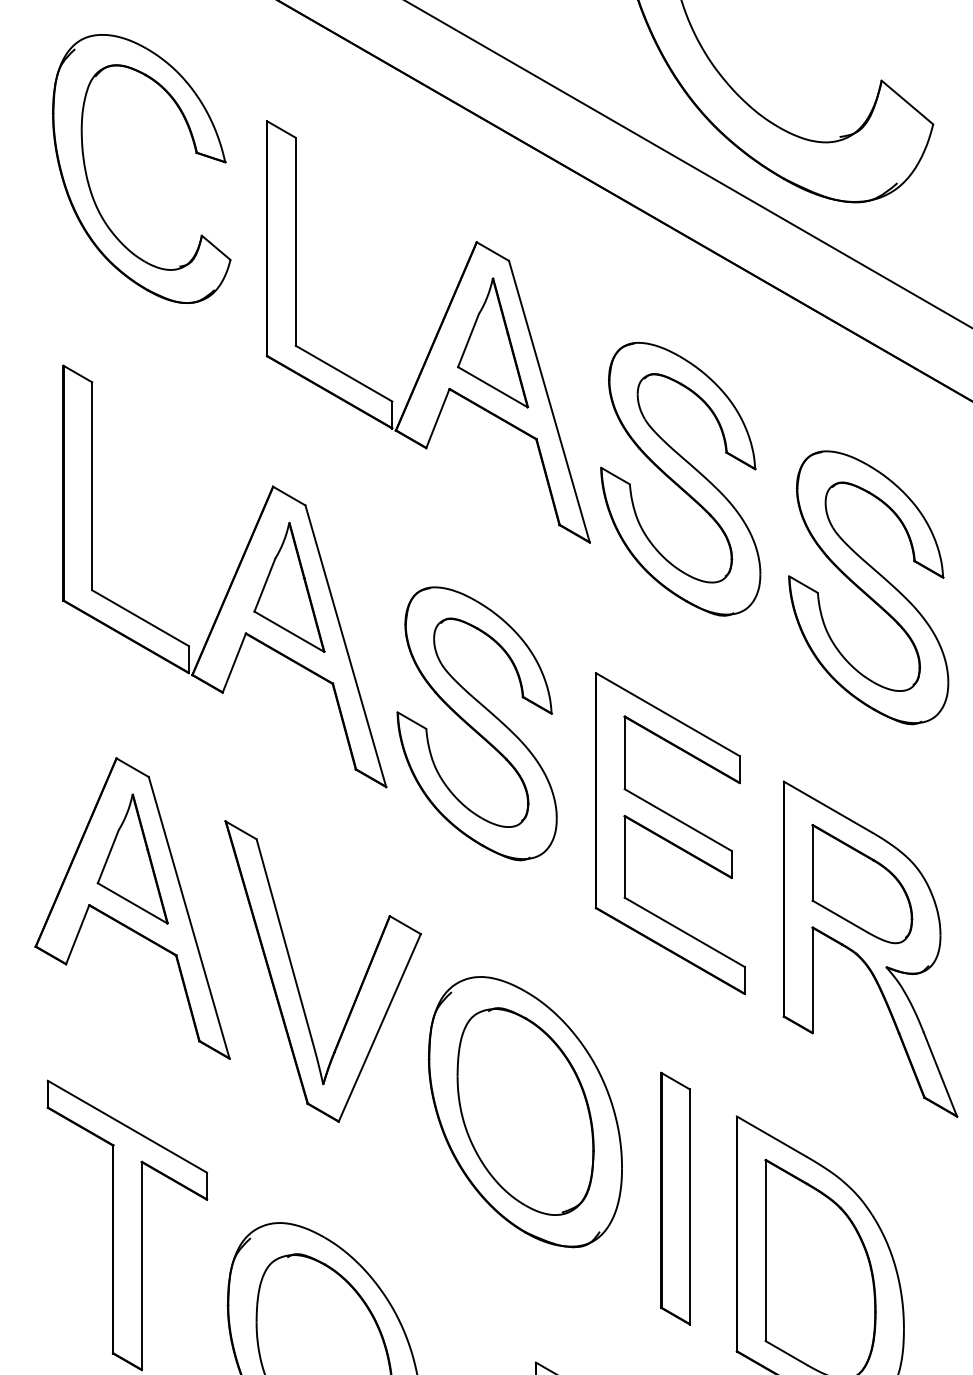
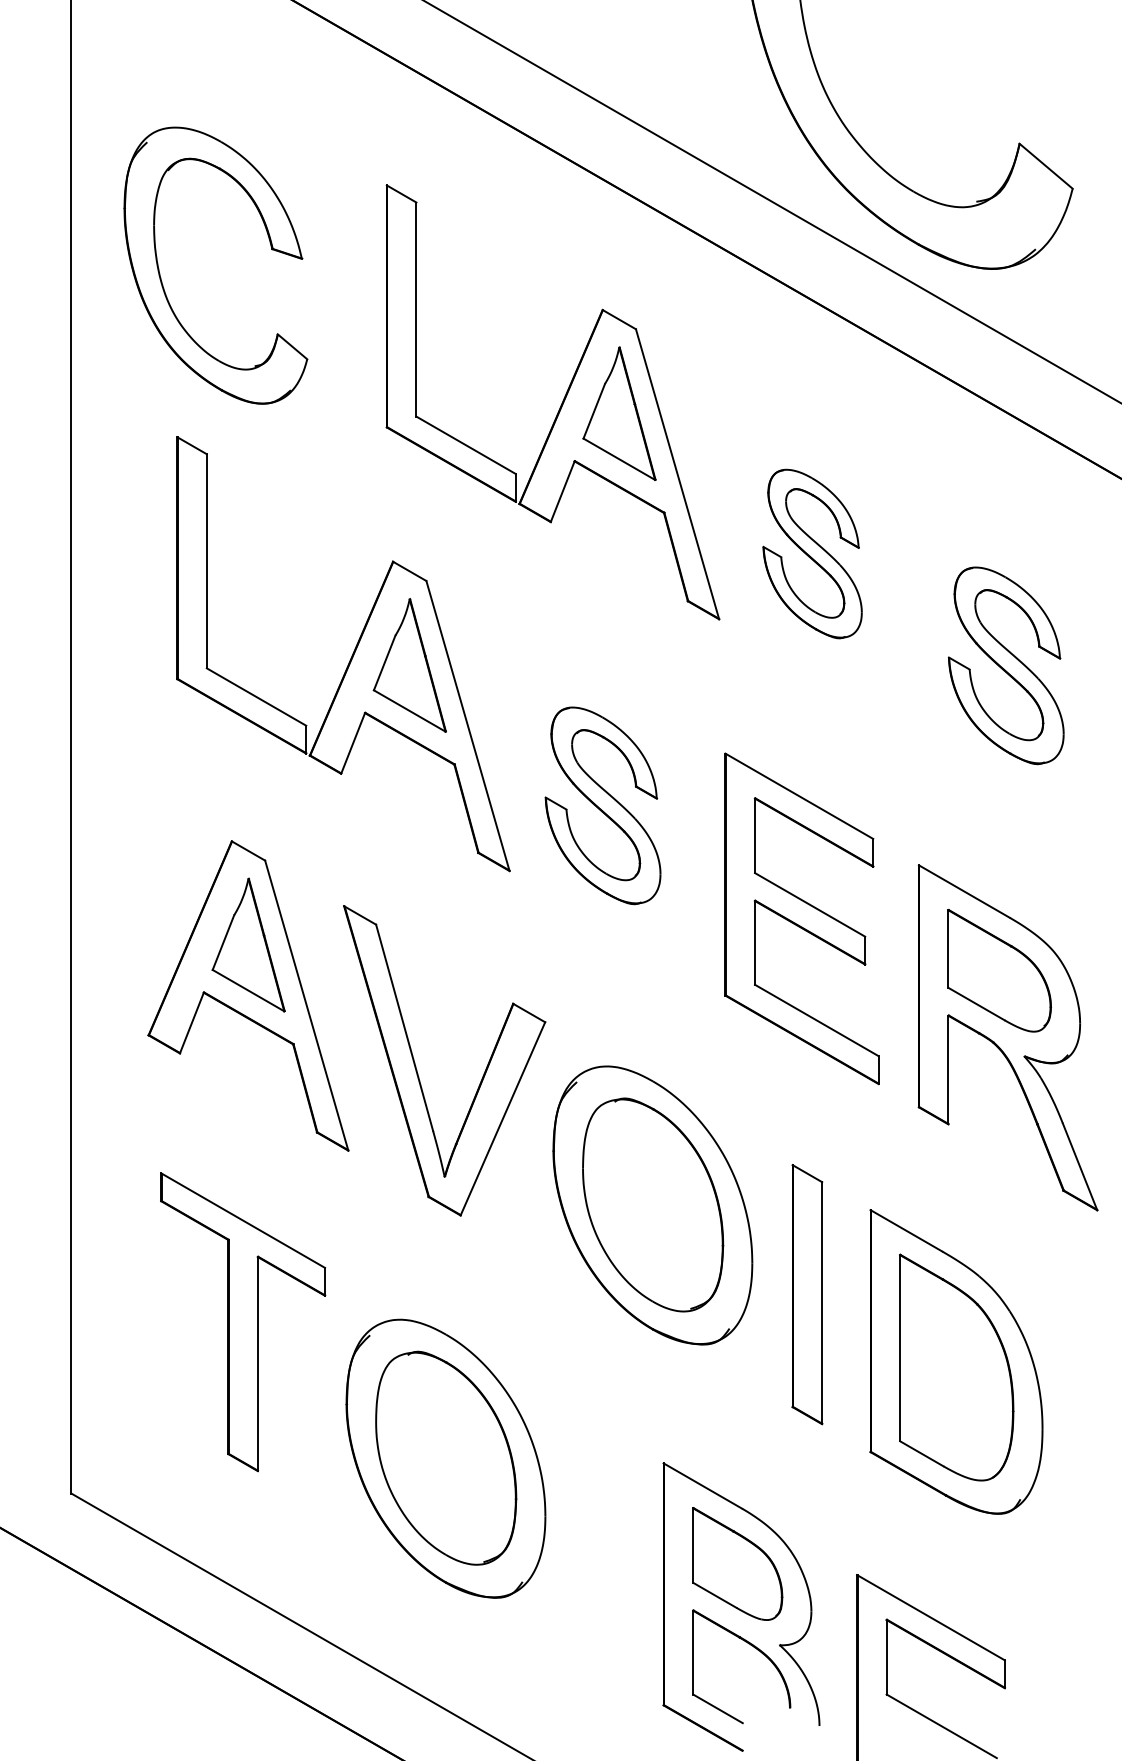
part: (88, 180) -> (161, 277), moved
part: (680, 478) -> (812, 553), size x0.6
part: (868, 587) -> (1006, 665), size x0.7
part: (476, 723) -> (602, 805), size x0.7

